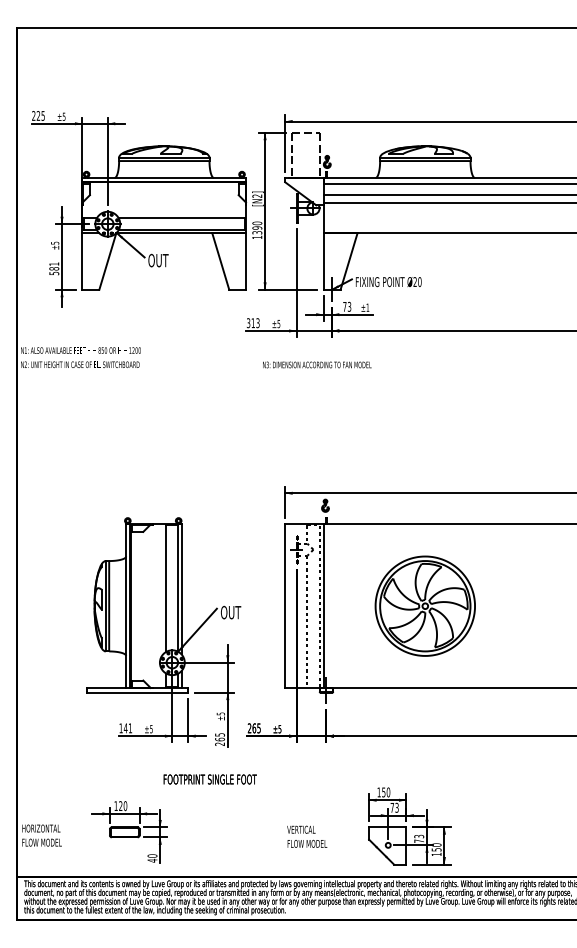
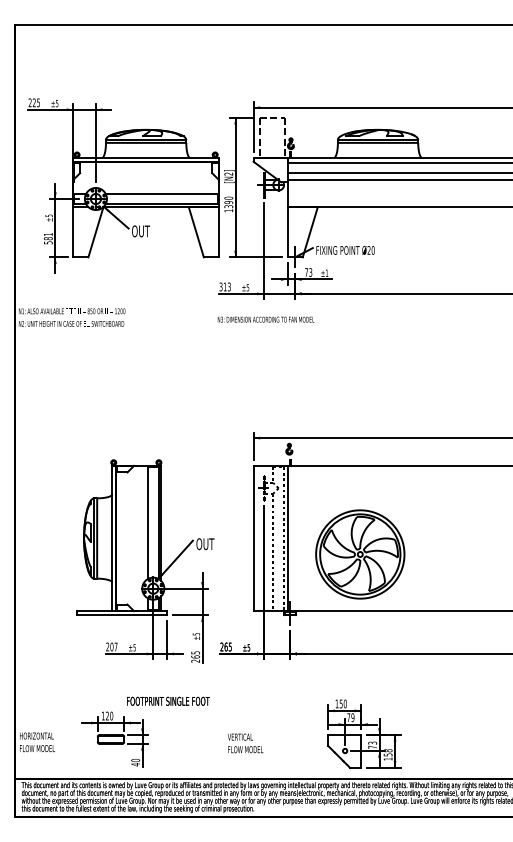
text: (317, 364) -> (266, 319), moved
part: (424, 605) -> (359, 553), moved
text: (125, 728) -> (111, 647), 141 -> 207
text: (209, 779) -> (167, 701), moved
text: (396, 807) -> (352, 717), 73 -> 79
text: (307, 836) -> (245, 743), moved
text: (436, 844) -> (388, 750), 150 -> 158

